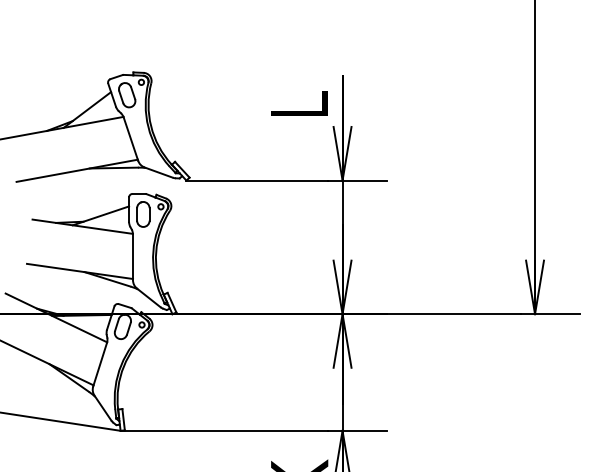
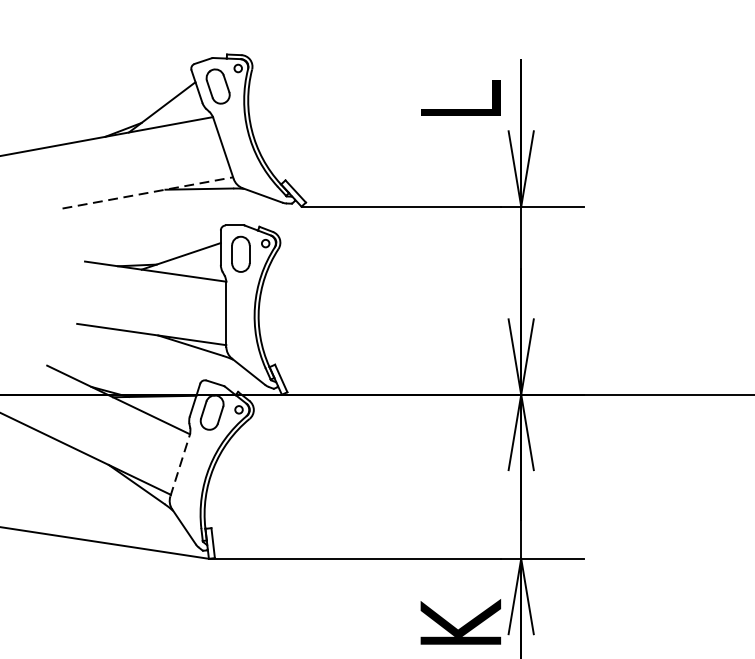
line: (77, 170) -> (148, 192), solid -> dashed
line: (100, 364) -> (180, 465), solid -> dashed

